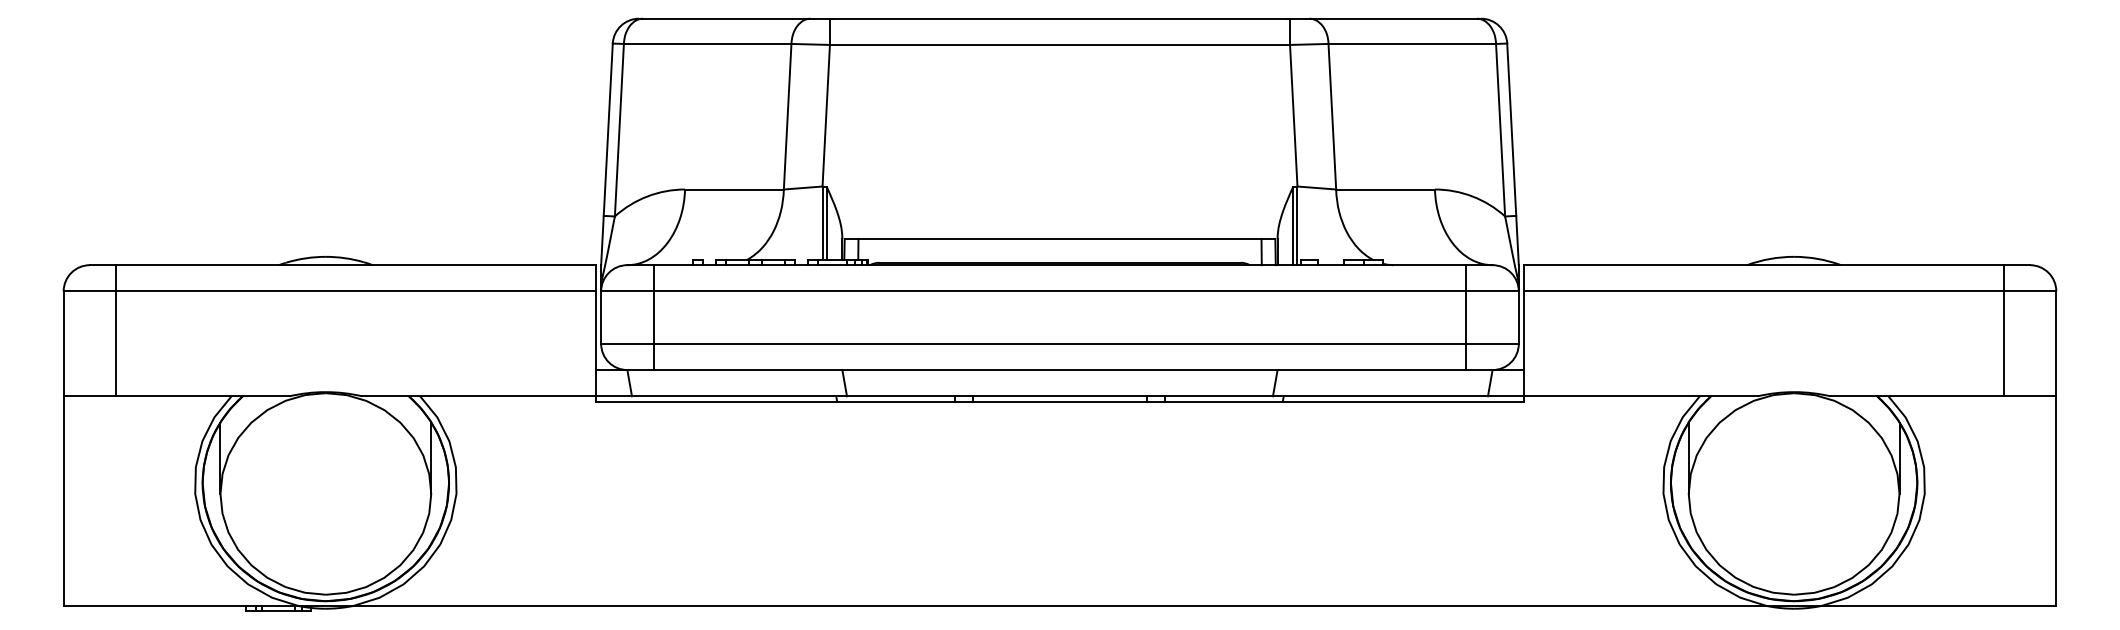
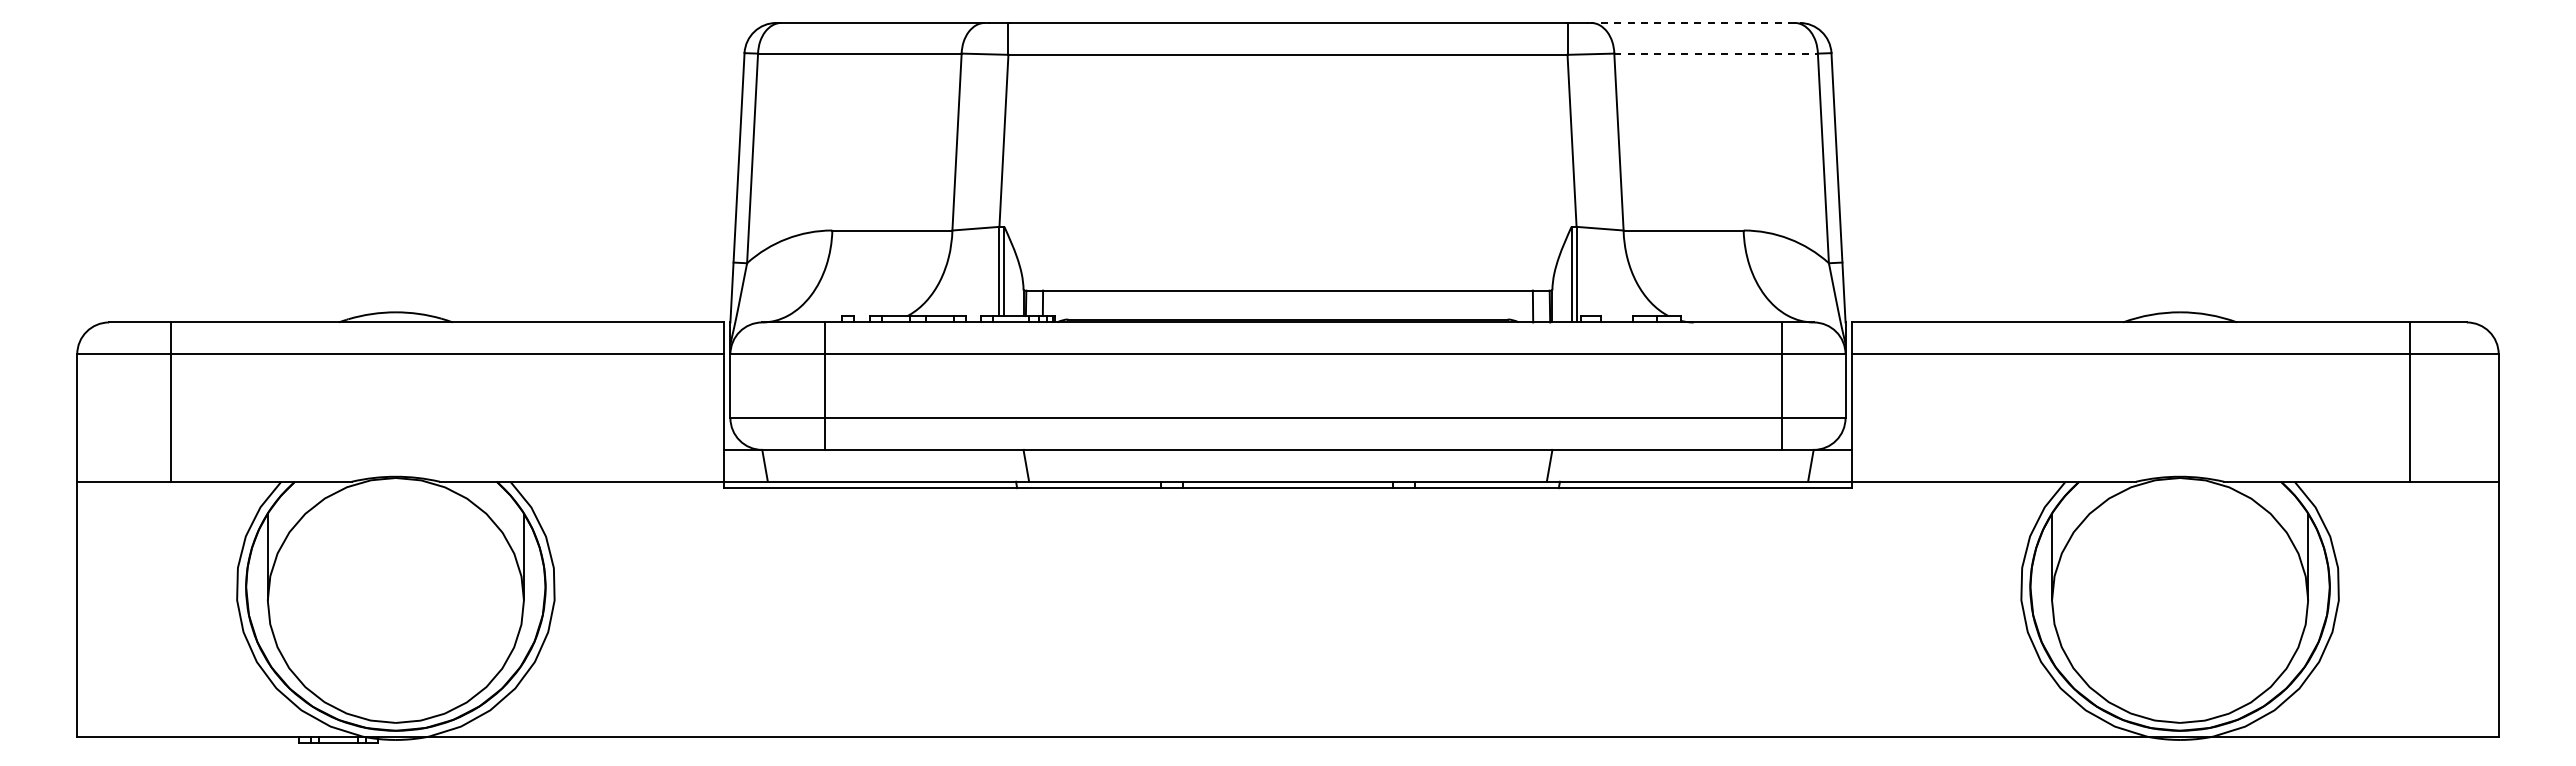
line: (1394, 18) -> (1694, 22), solid -> dashed
line: (1412, 43) -> (1716, 53), solid -> dashed
line: (653, 317) -> (825, 385), moved
line: (115, 330) -> (170, 401), moved
line: (2003, 330) -> (2409, 401), moved

